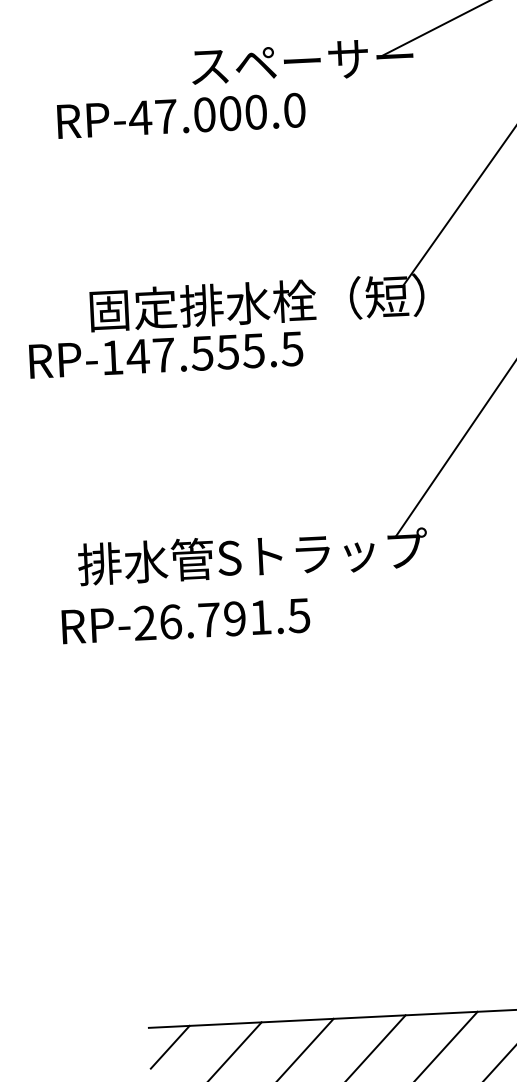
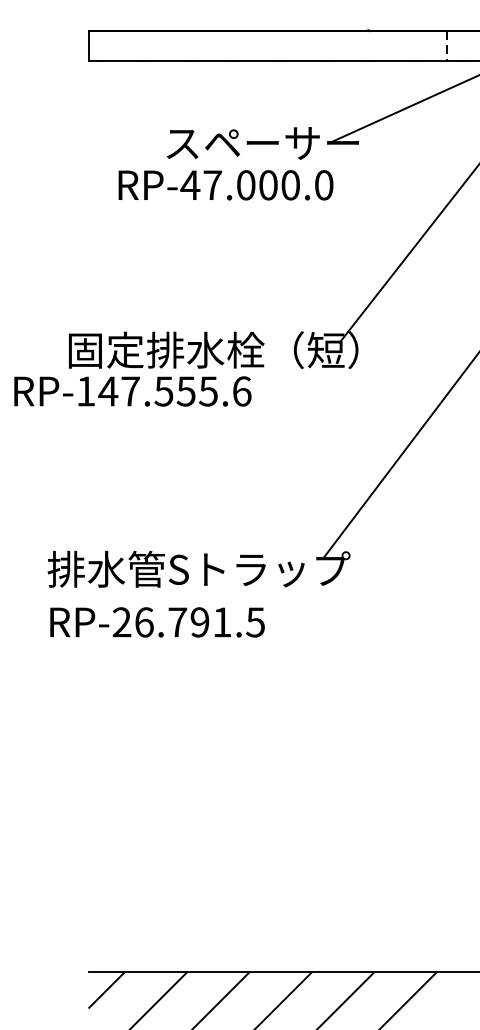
text: (180, 116) -> (225, 185), moved
text: (291, 349) -> (241, 391), RP-147.555.5 -> RP-147.555.6
text: (185, 621) -> (157, 622), moved

